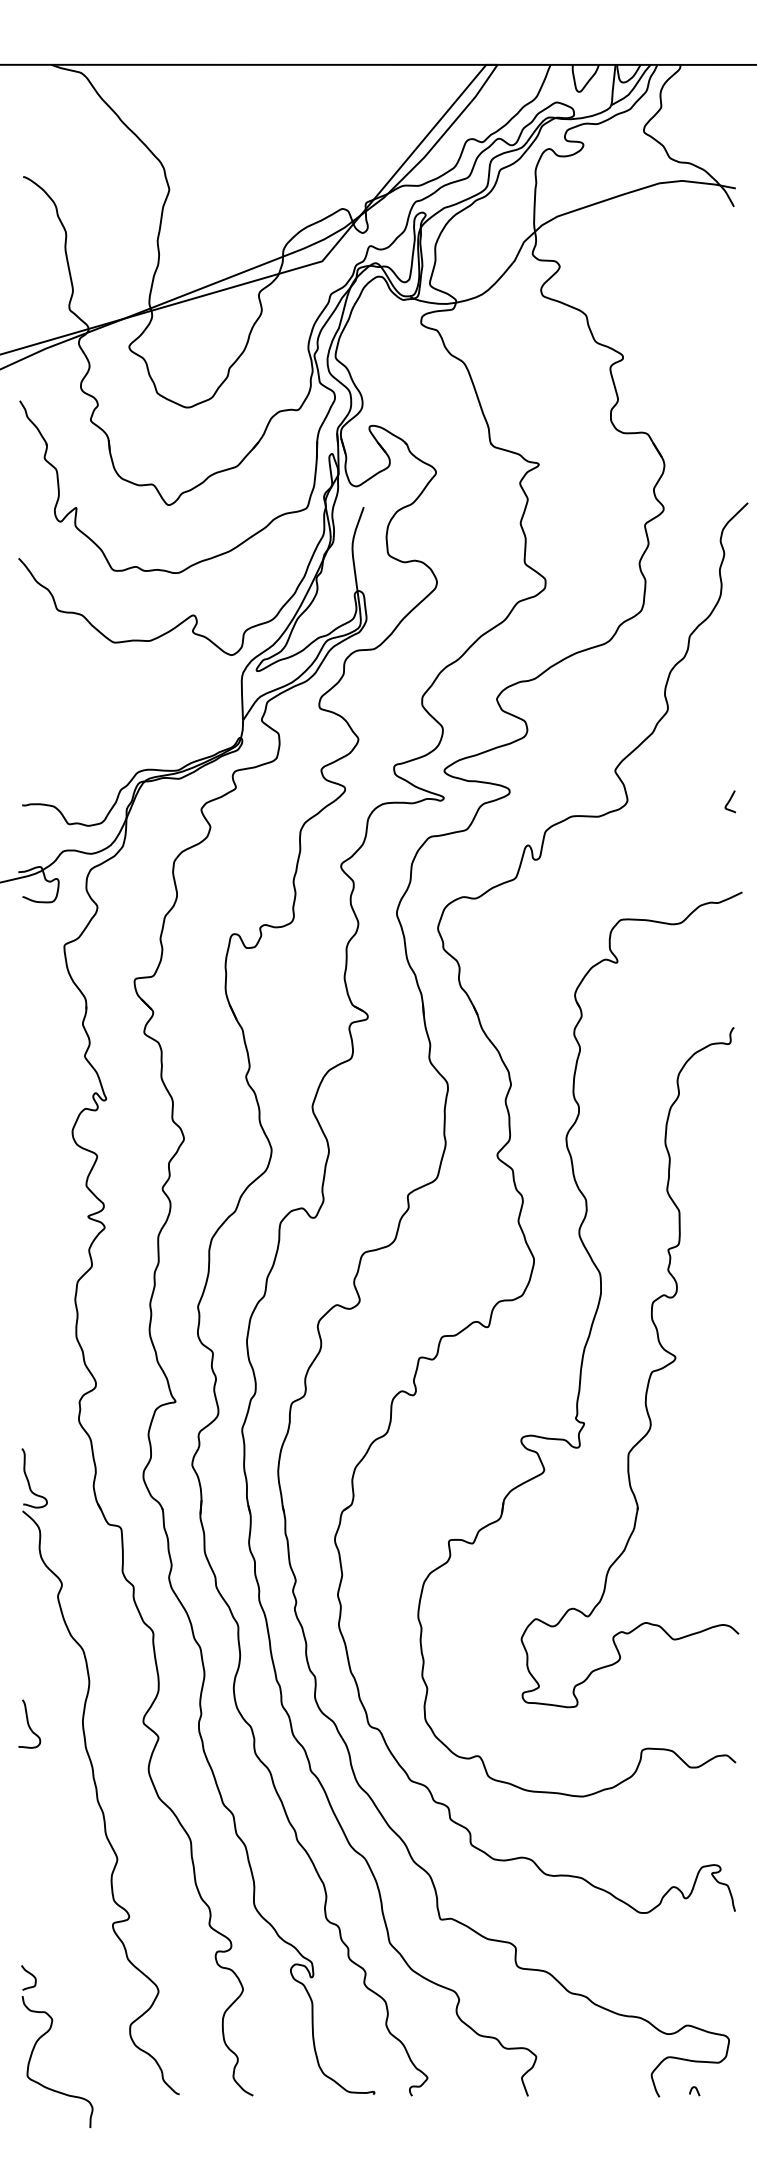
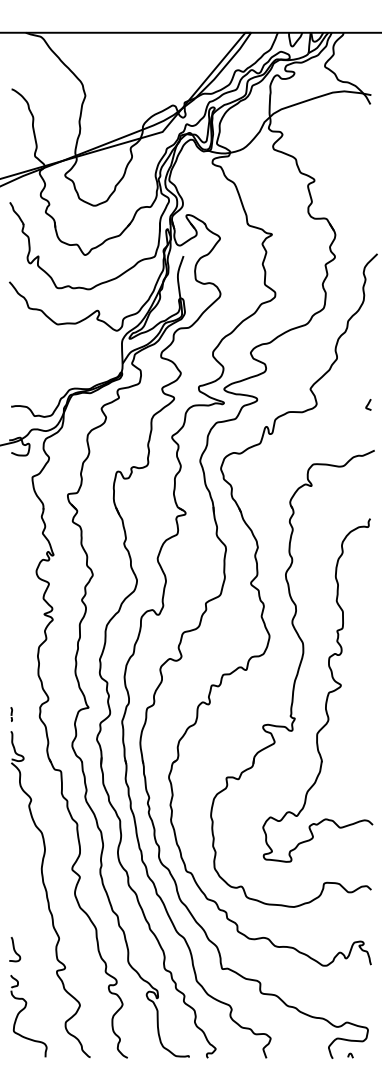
line: (22, 1415) -> (11, 714), added
curve: (30, 1724) -> (15, 949), moved
part: (46, 2035) -> (23, 1010), moved

